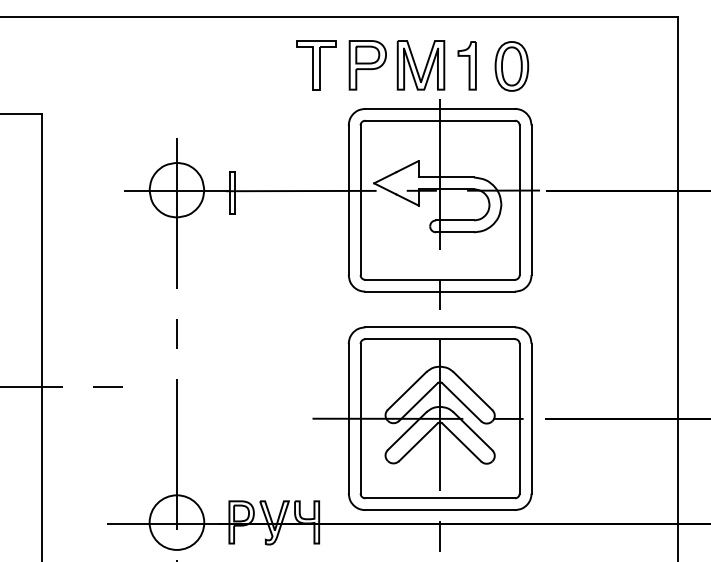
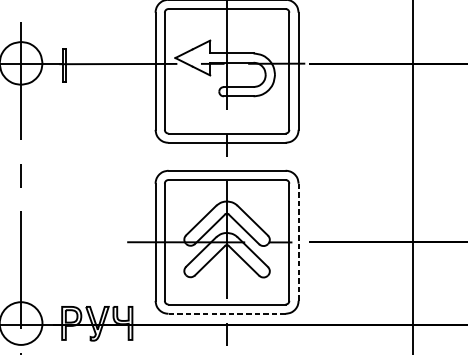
line: (531, 418) -> (298, 242), solid -> dashed
line: (440, 510) -> (227, 314), solid -> dashed

